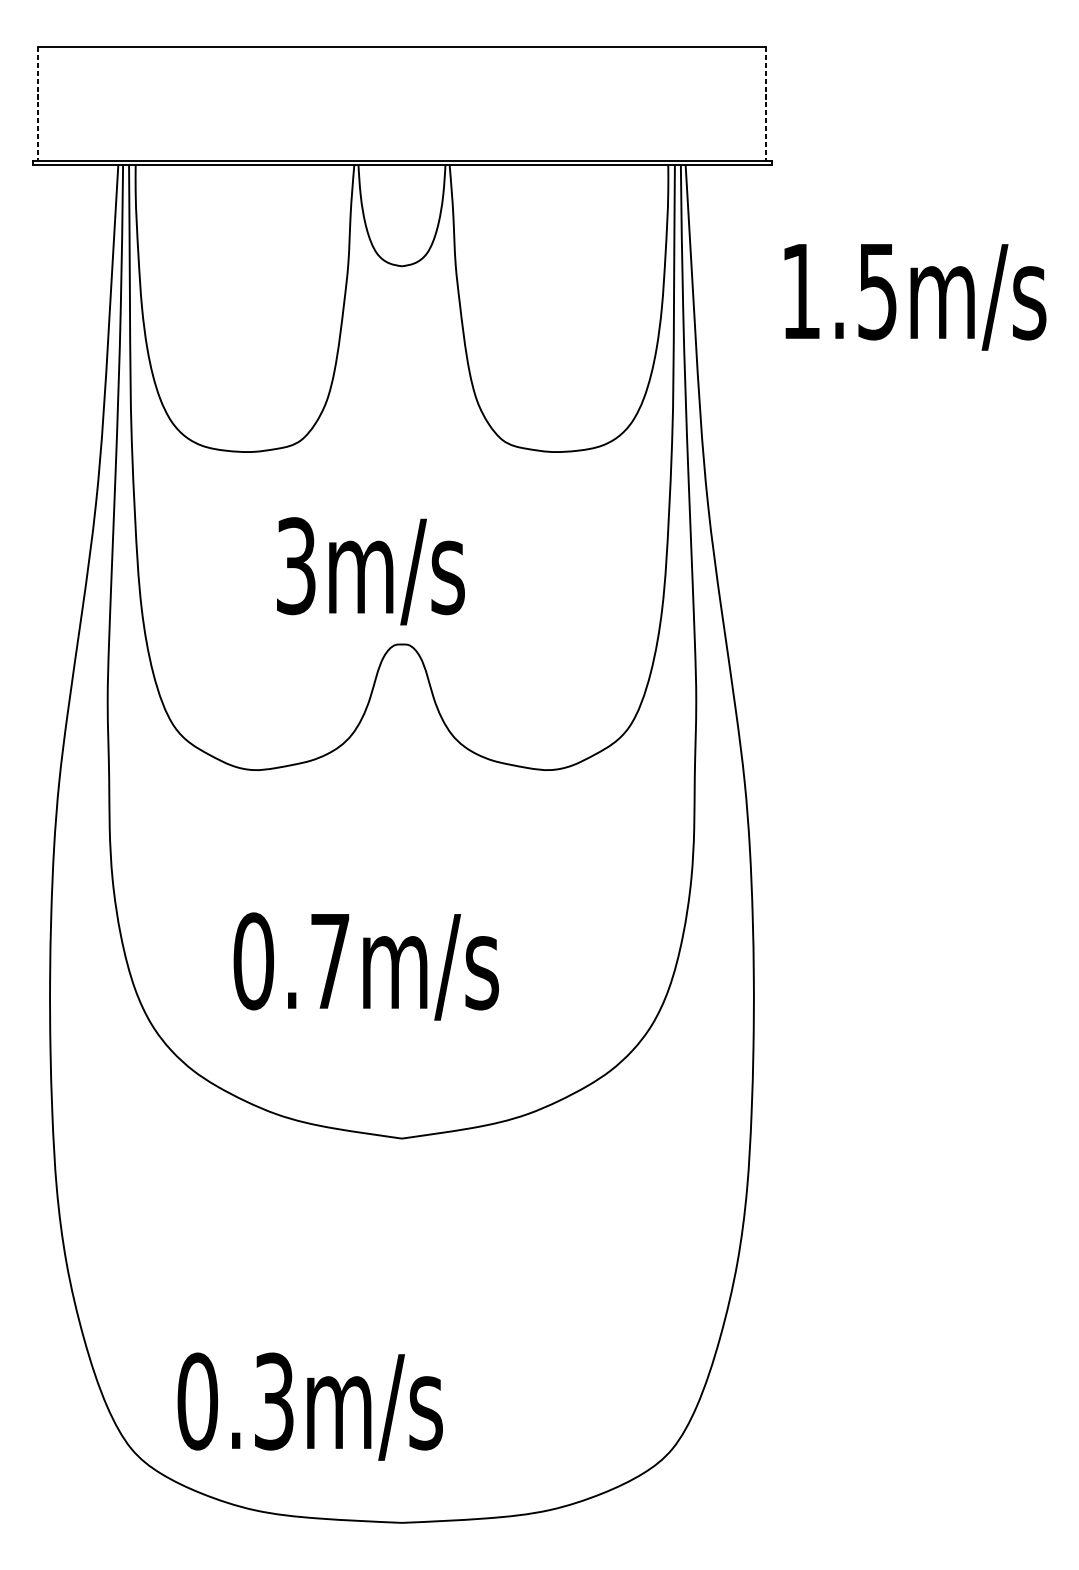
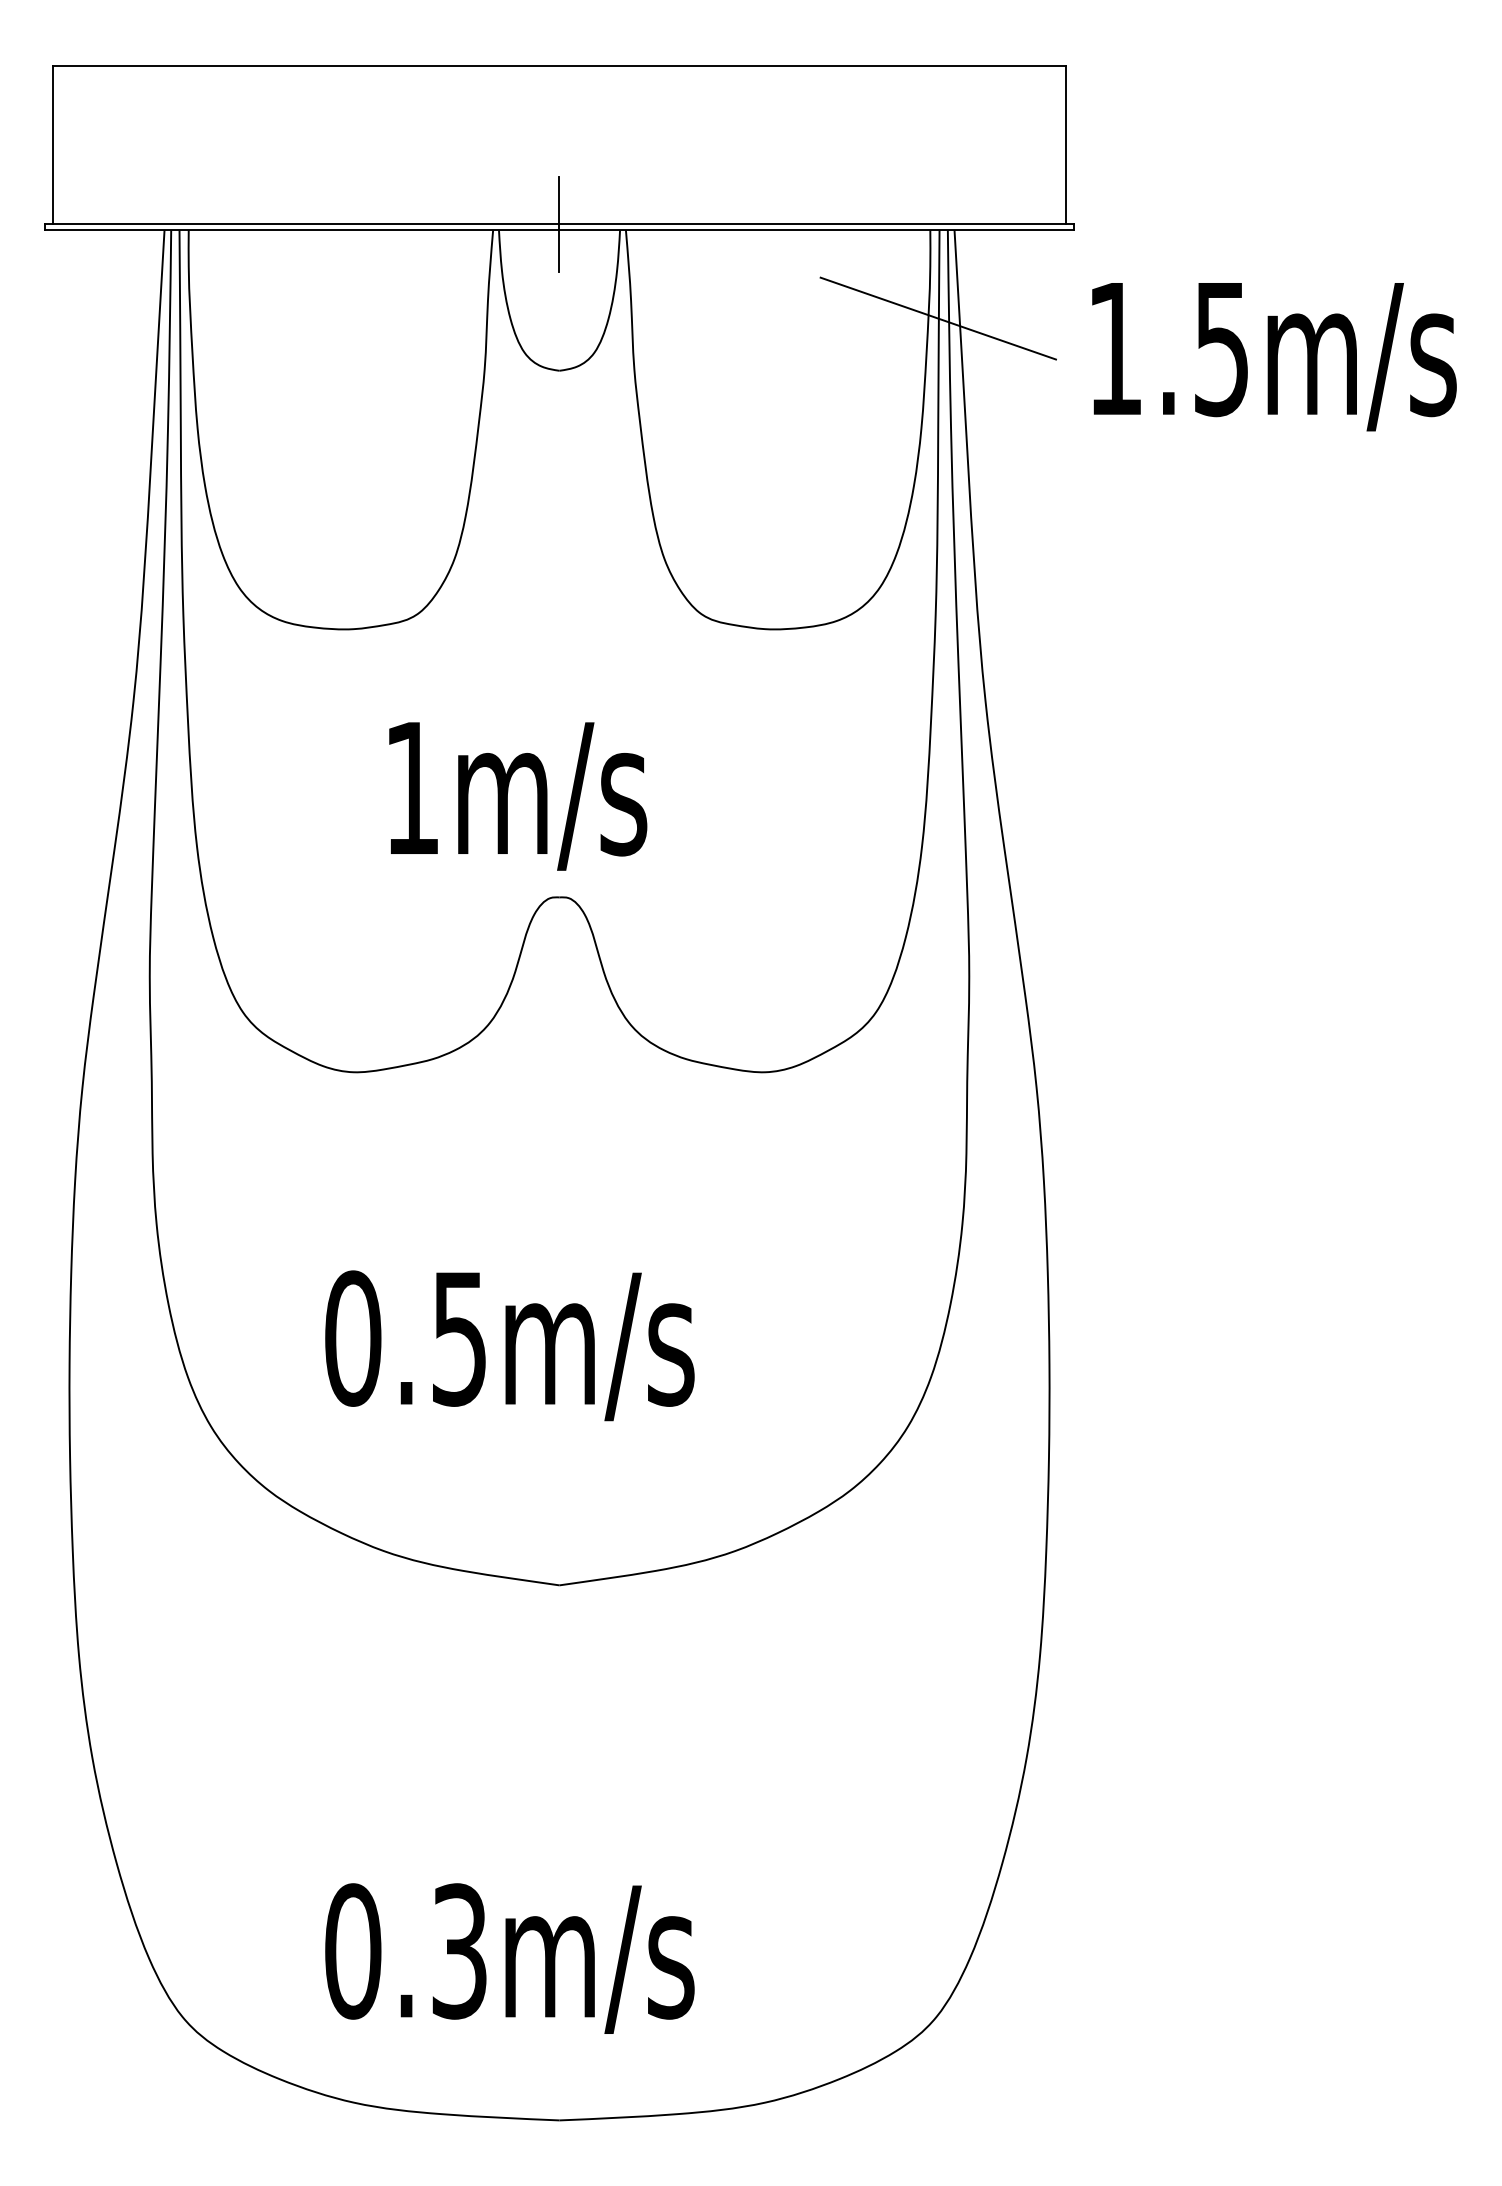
line: (38, 104) -> (53, 145), dashed -> solid
line: (765, 104) -> (1065, 145), dashed -> solid
line: (401, 161) -> (559, 224), added
line: (674, 228) -> (938, 318), added
text: (915, 297) -> (1274, 357), moved
text: (296, 566) -> (412, 788), 3m/s -> 1m/s
text: (330, 962) -> (459, 1339), 0.7m/s -> 0.5m/s
text: (310, 1406) -> (509, 1958), moved

